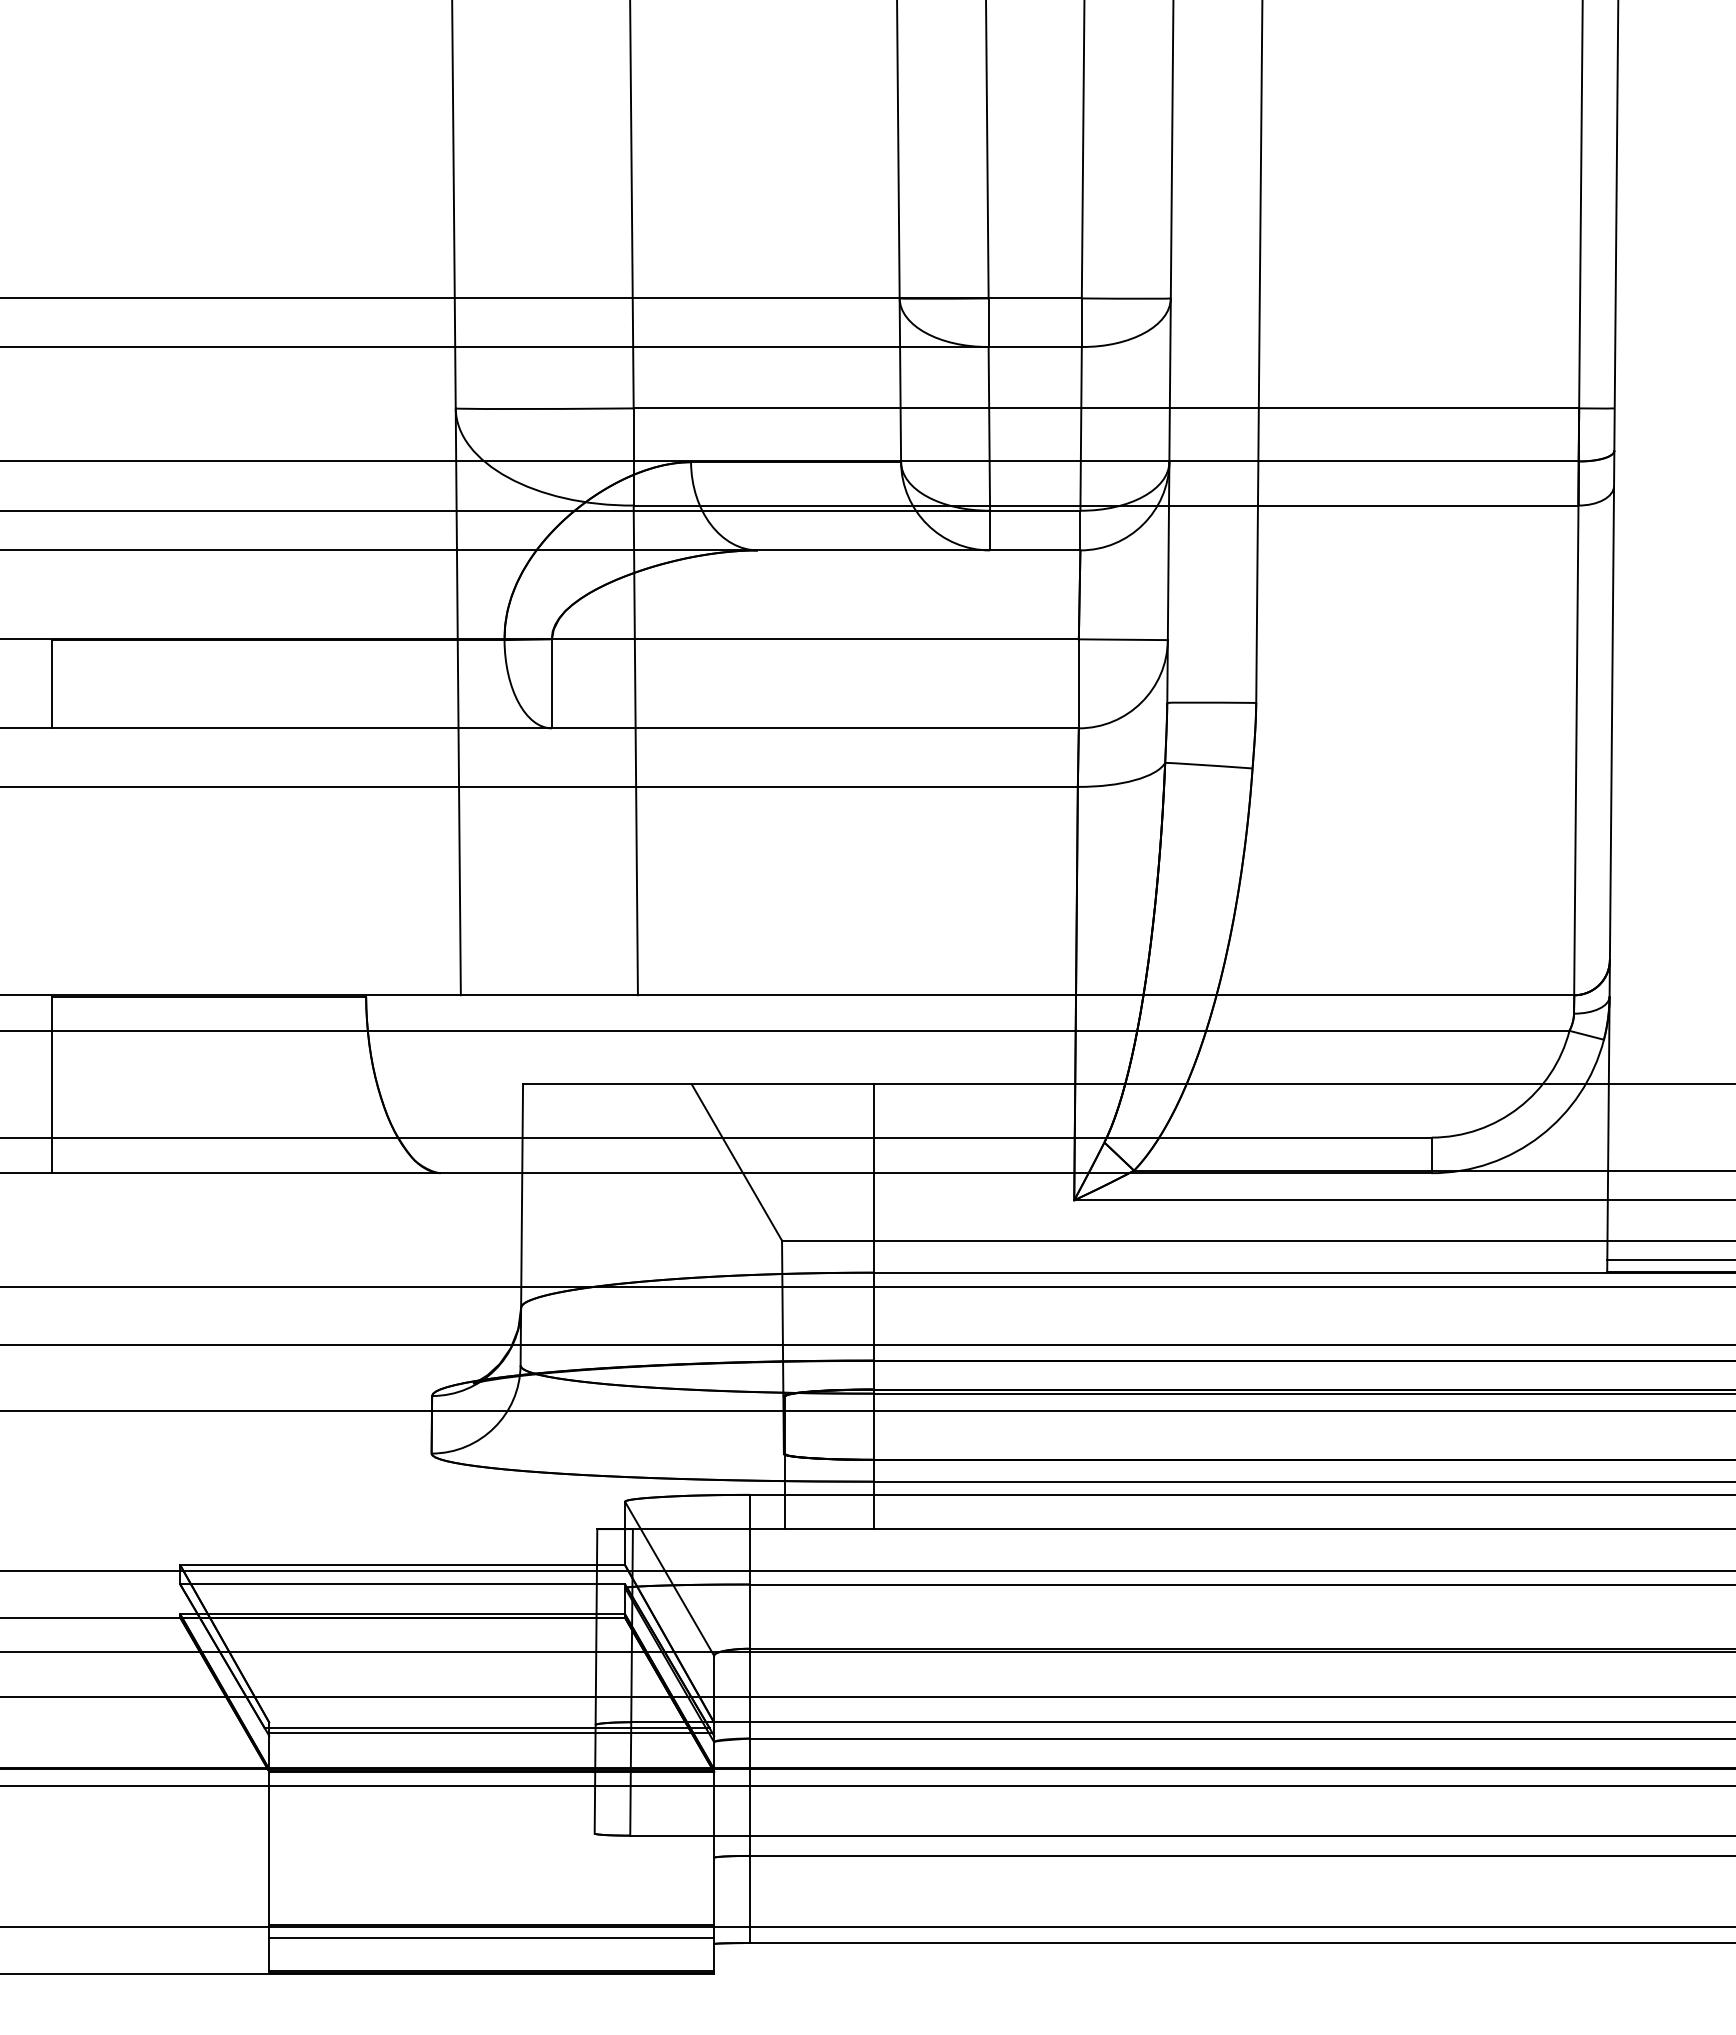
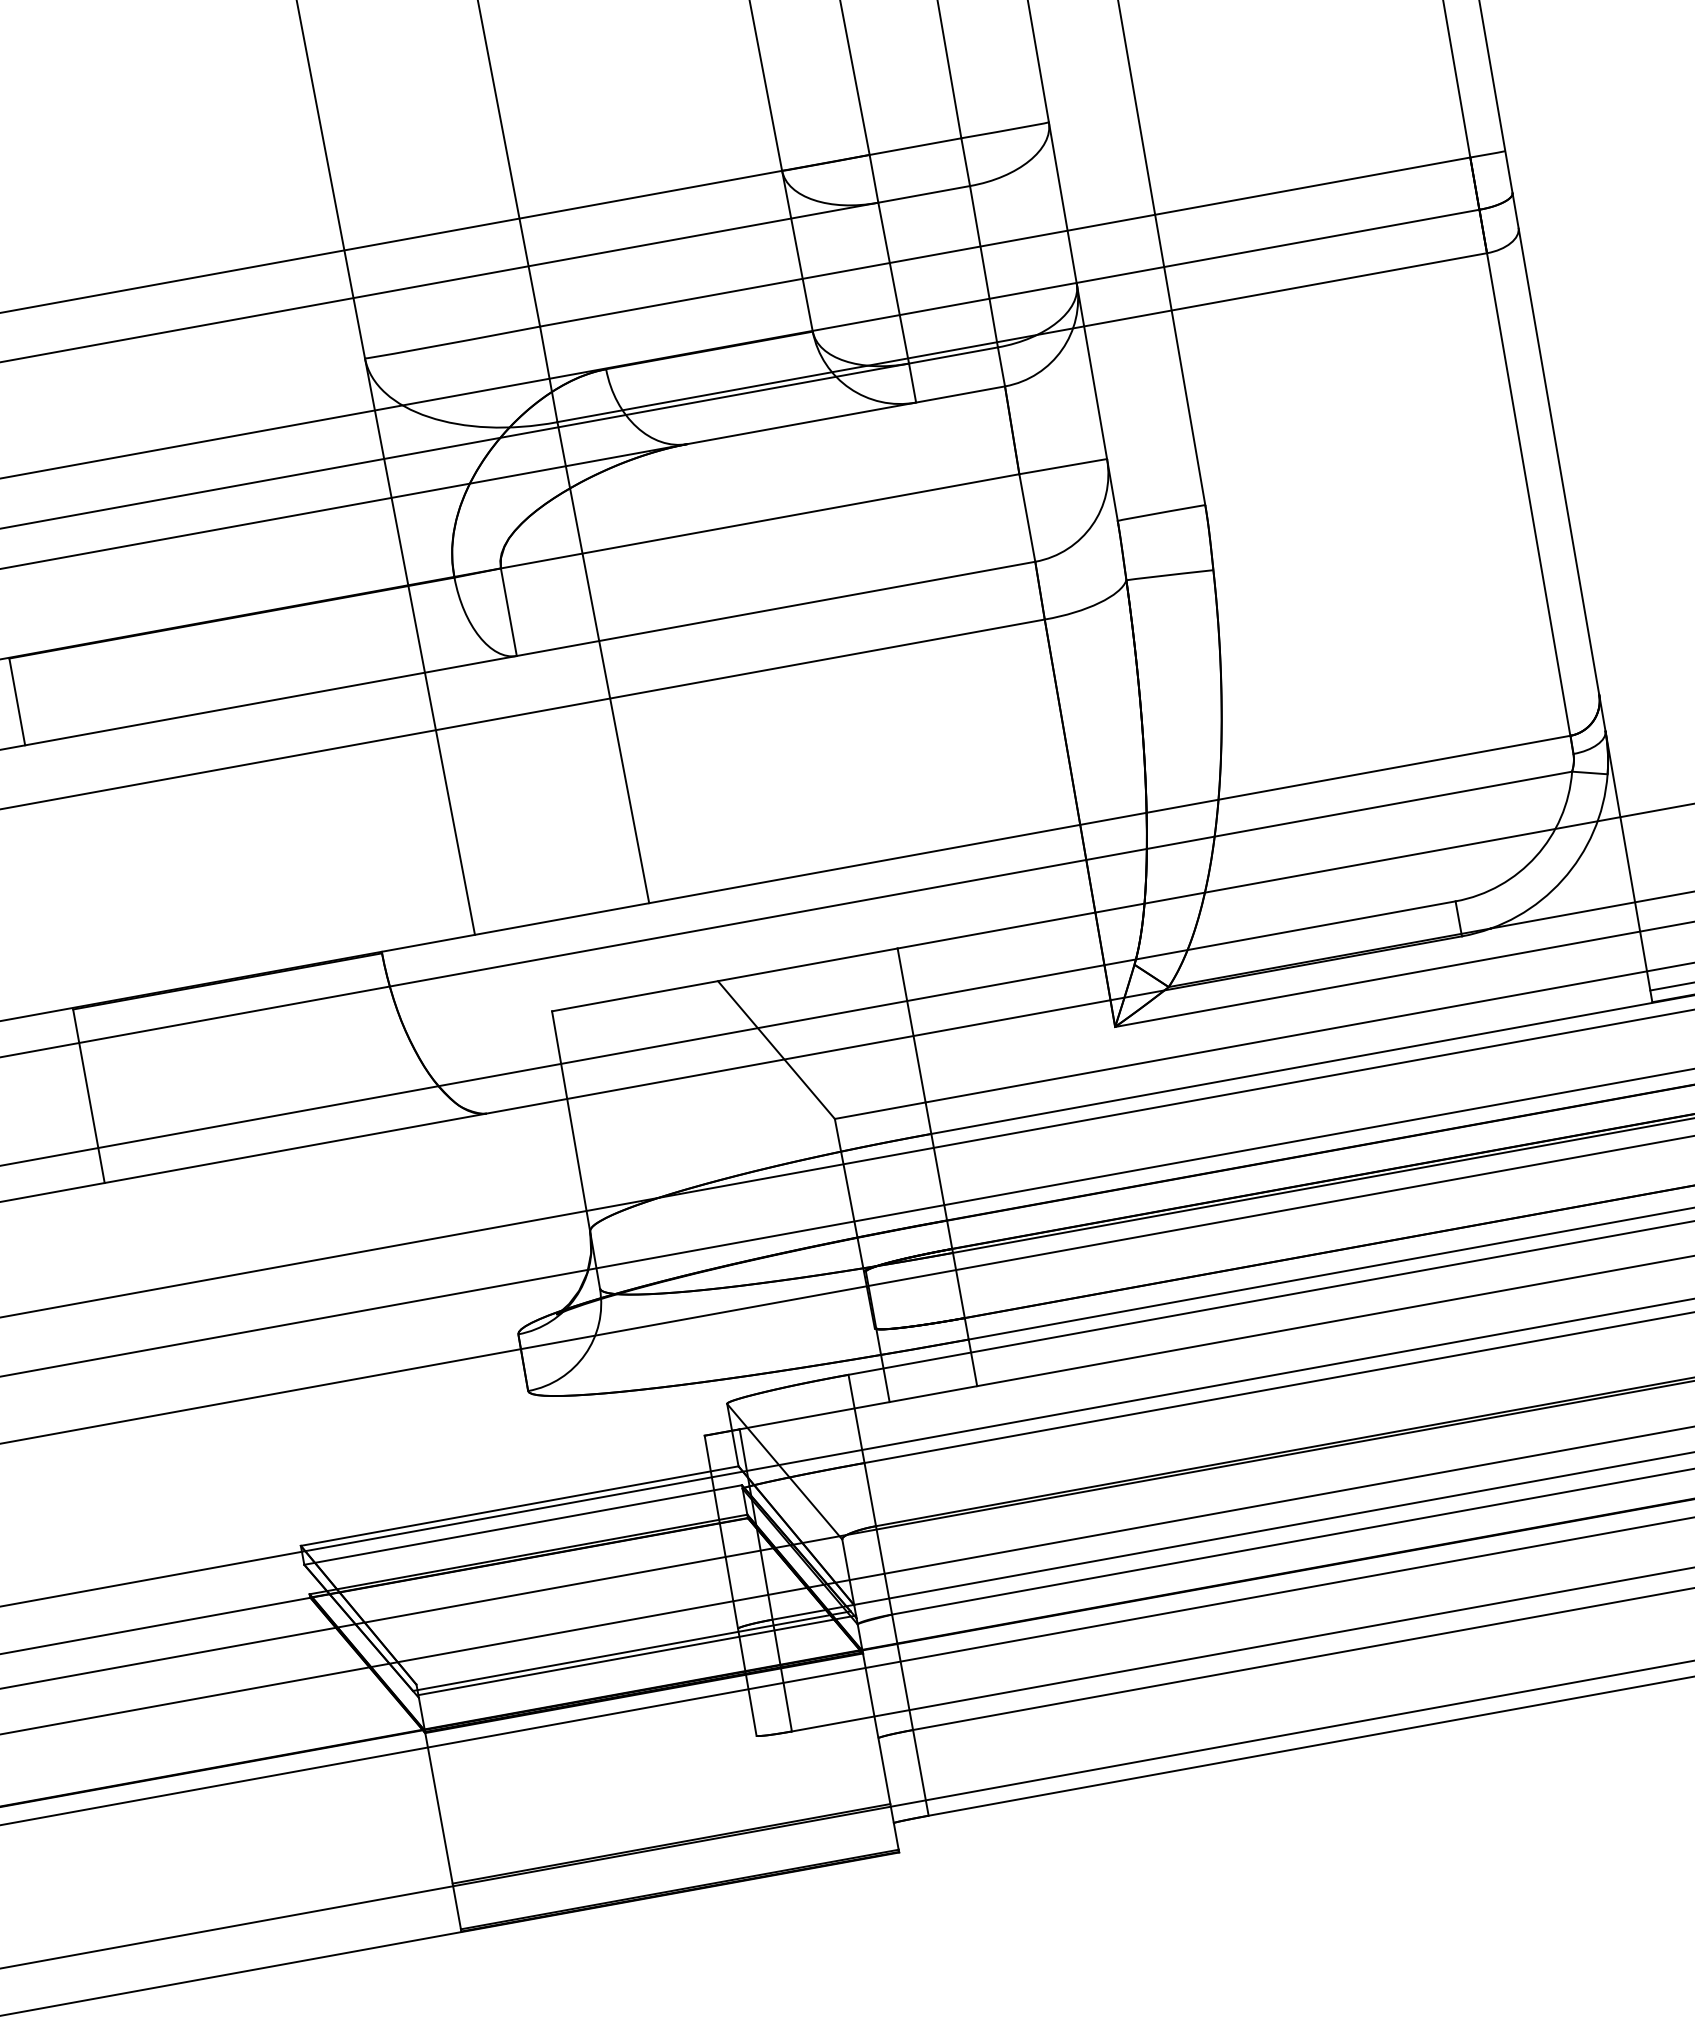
line: (491, 1937) -> (673, 1856), removed

